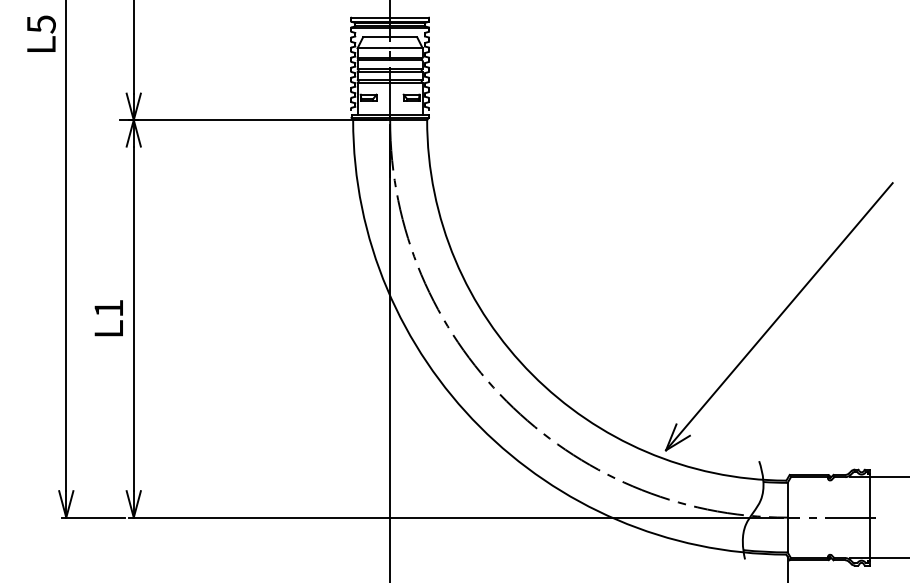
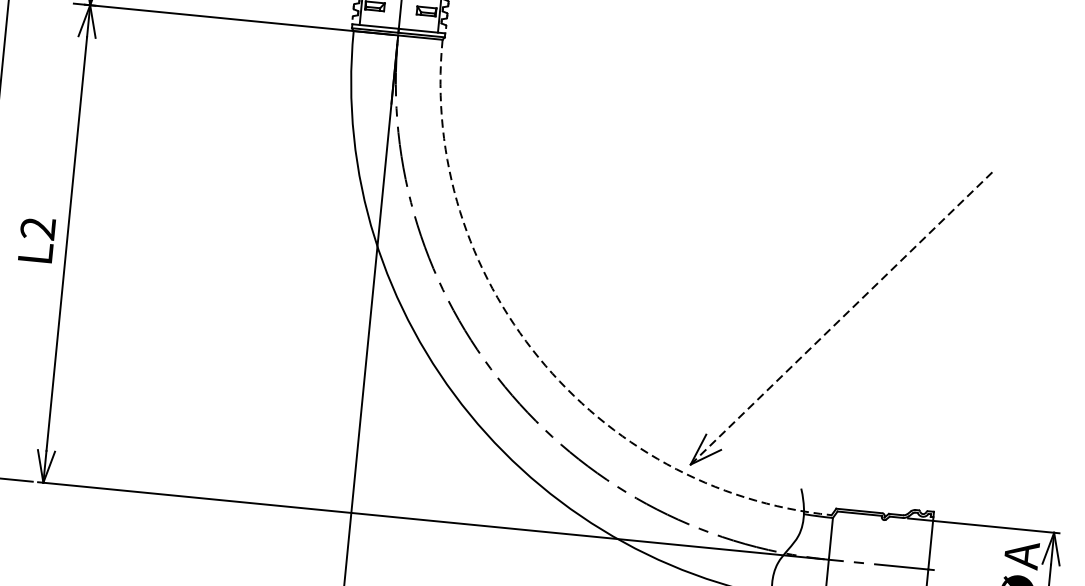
text: (108, 308) -> (37, 228), L1 -> L2
line: (779, 316) -> (842, 317), solid -> dashed
arc: (532, 374) -> (539, 357), solid -> dashed

